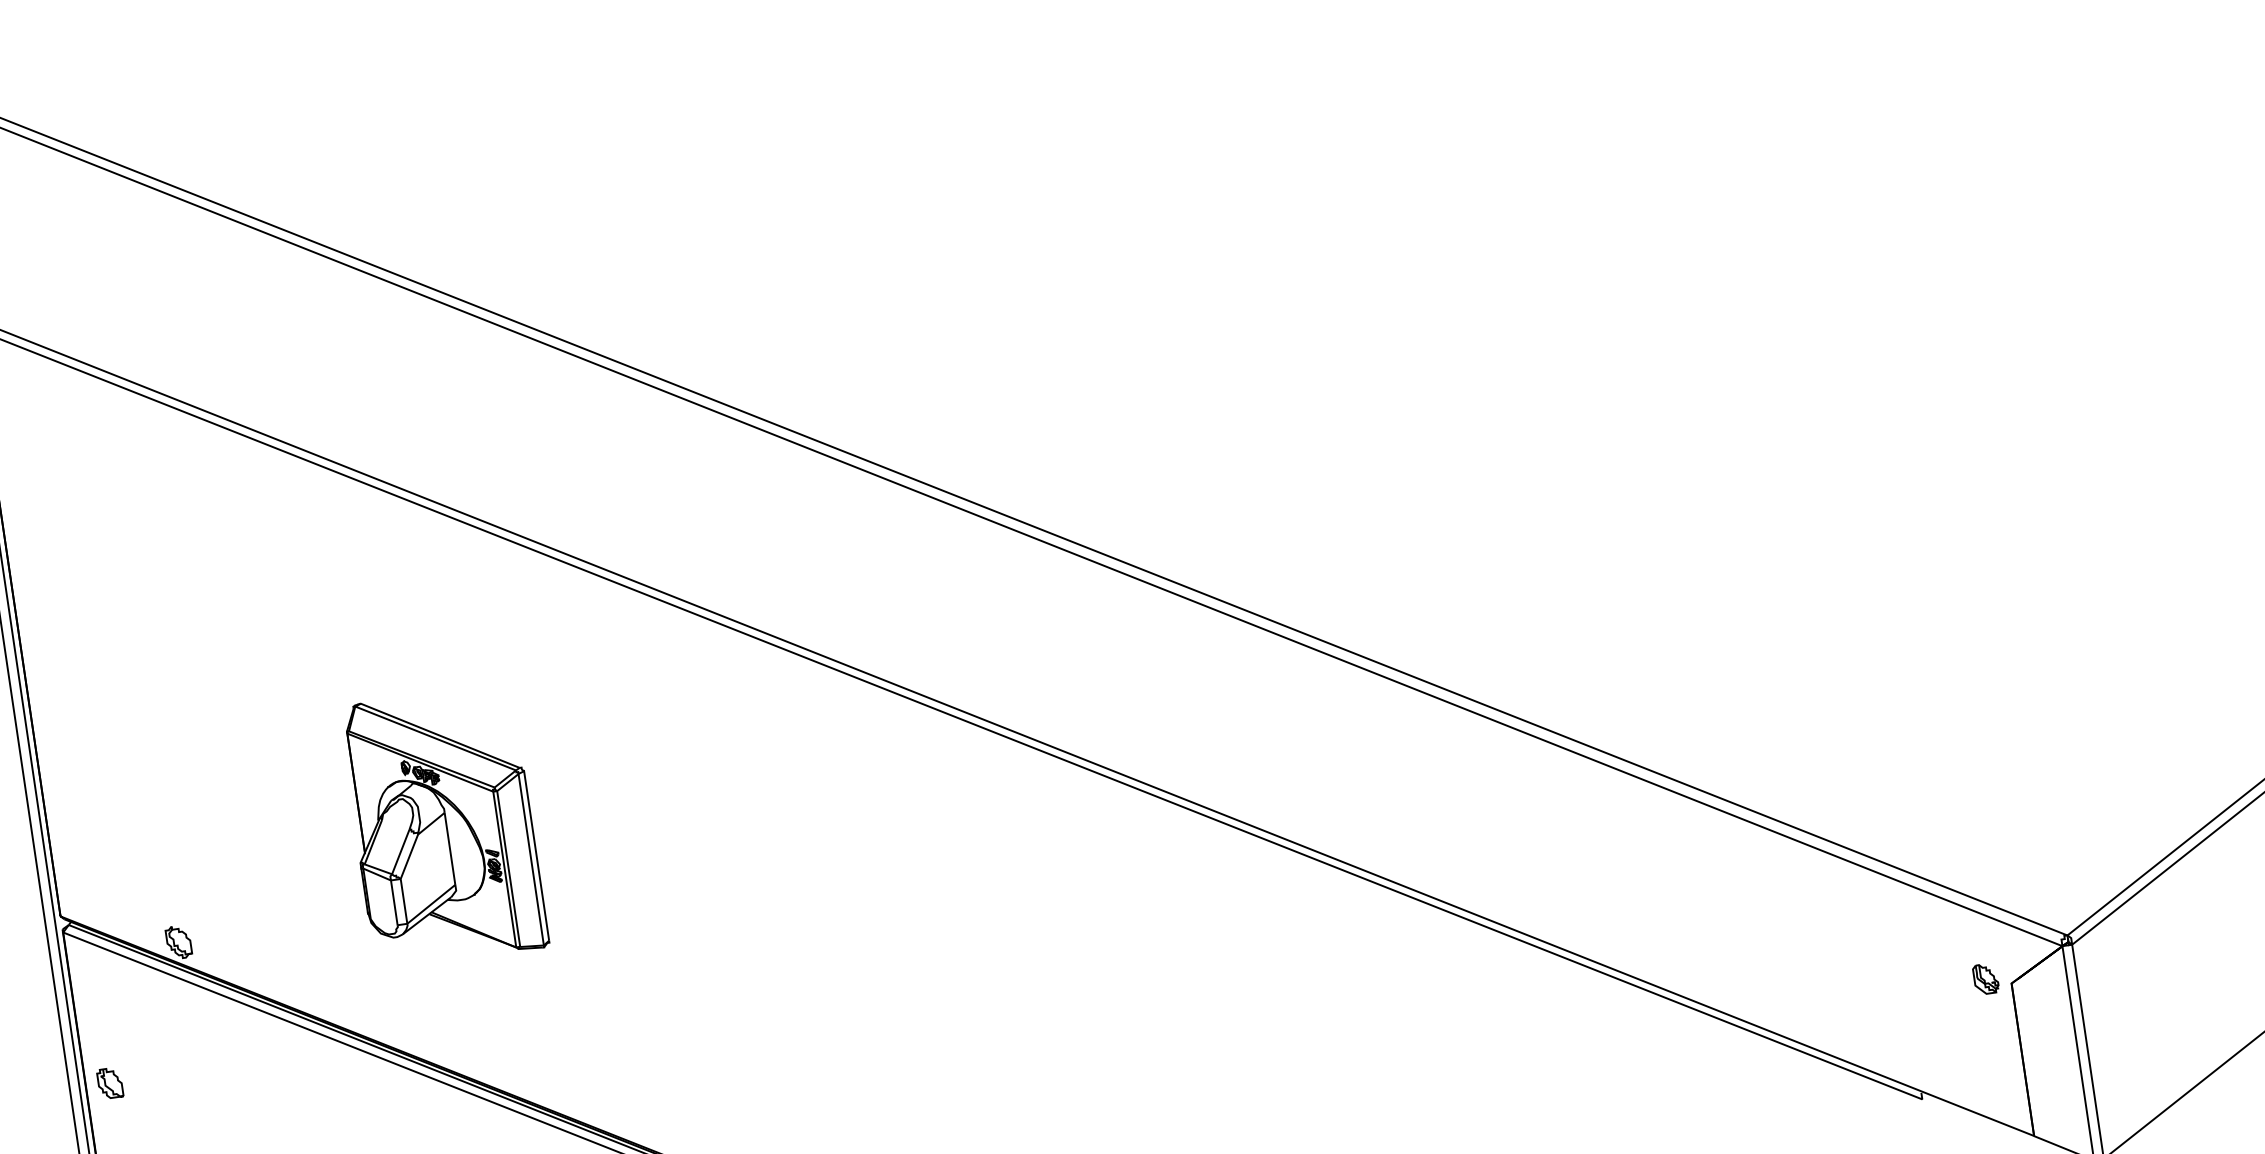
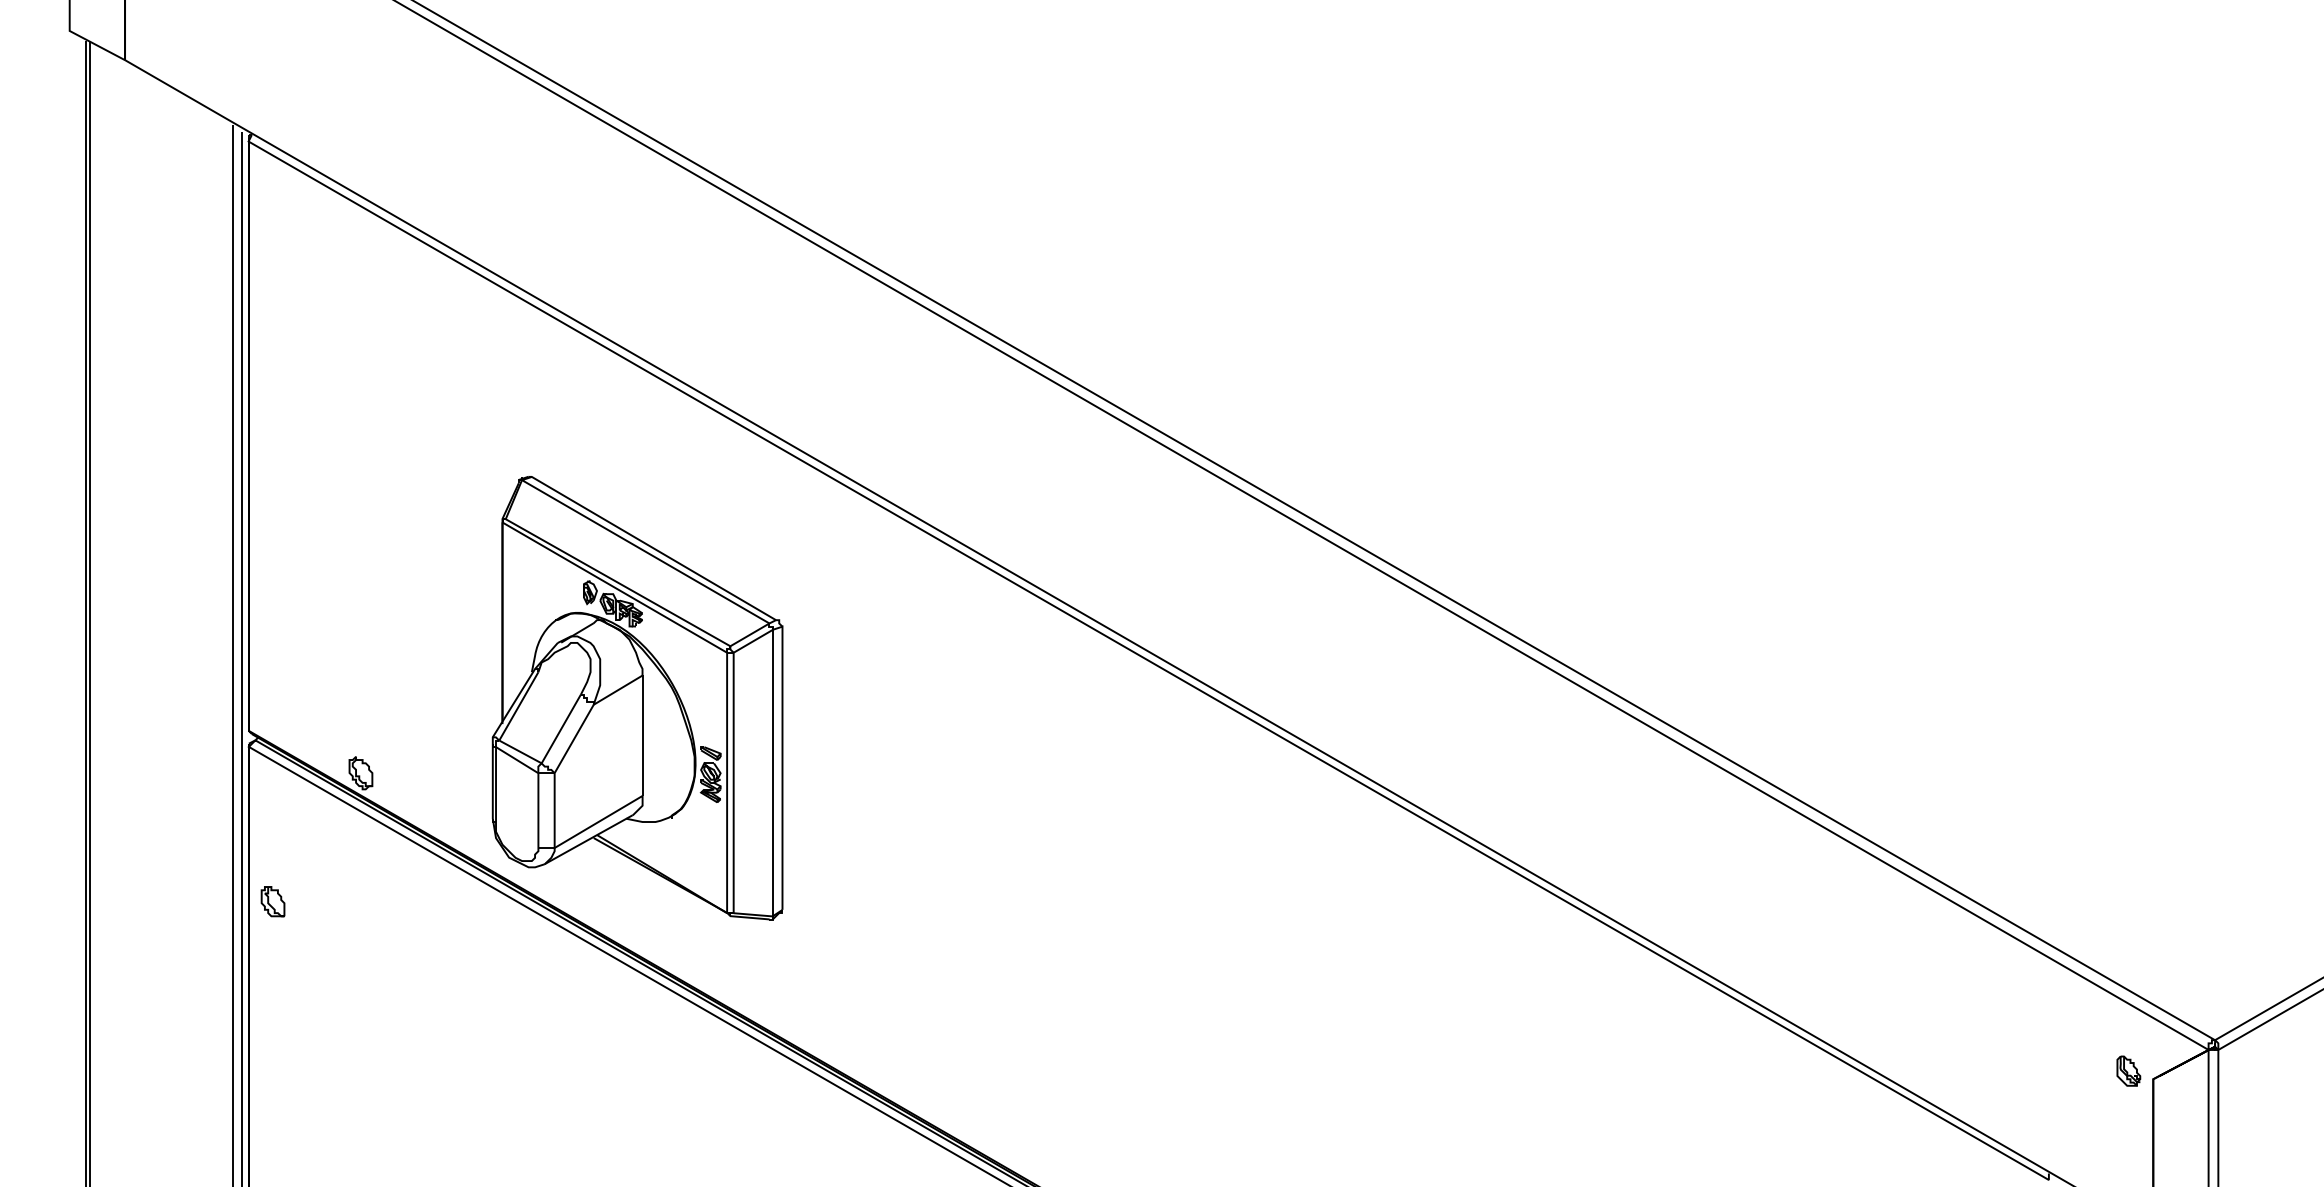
part: (443, 827) -> (637, 698), size x1.67

